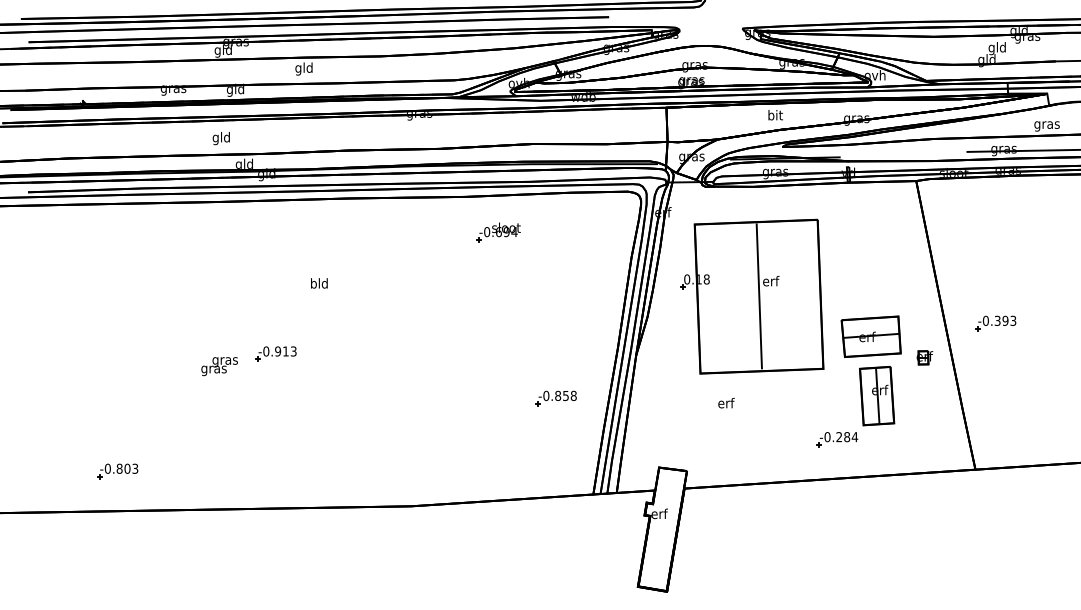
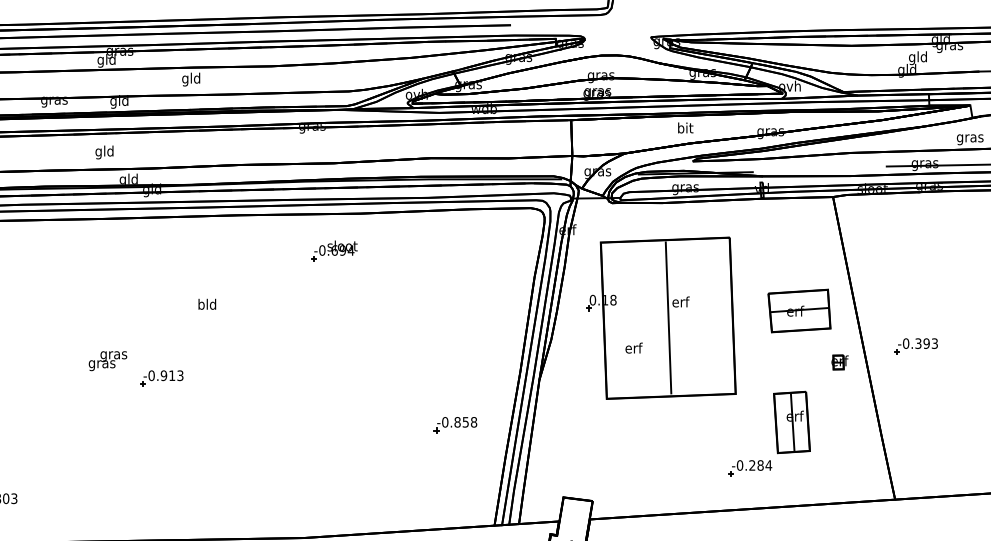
part: (498, 232) -> (334, 250), moved
part: (870, 336) -> (798, 310), moved
part: (924, 357) -> (839, 362), moved
text: (219, 366) -> (107, 361), moved
text: (726, 403) -> (634, 348), moved

